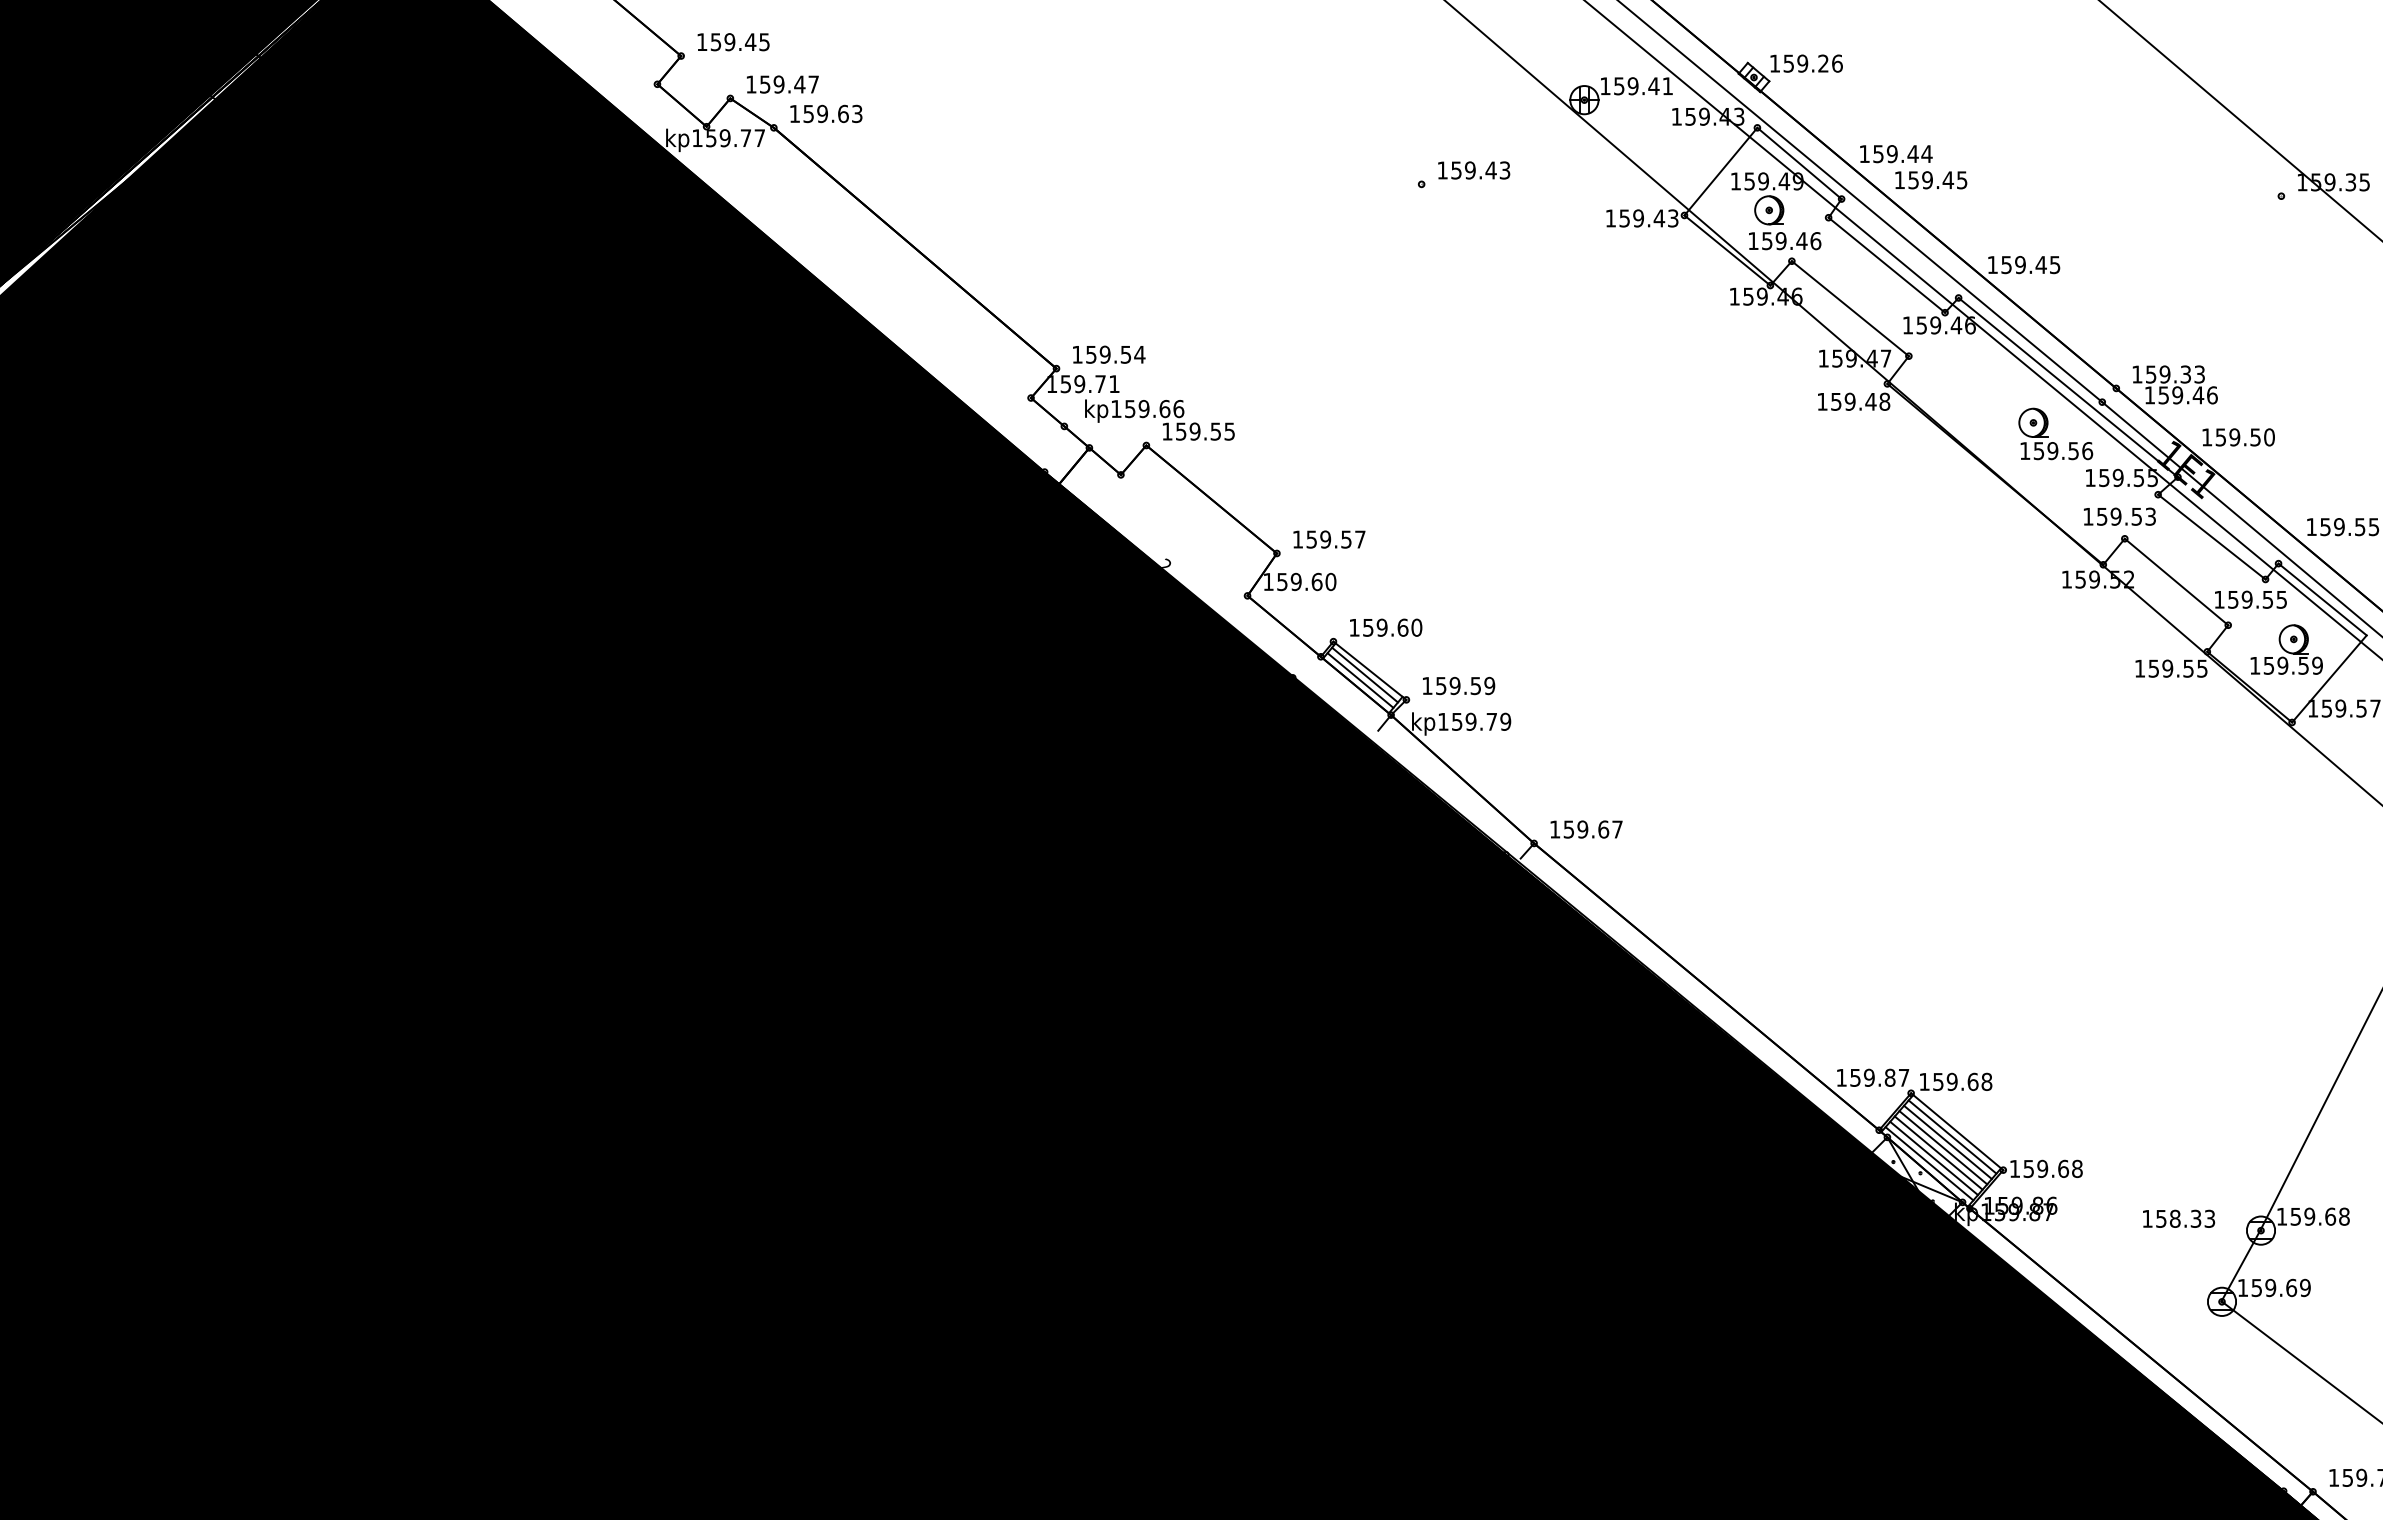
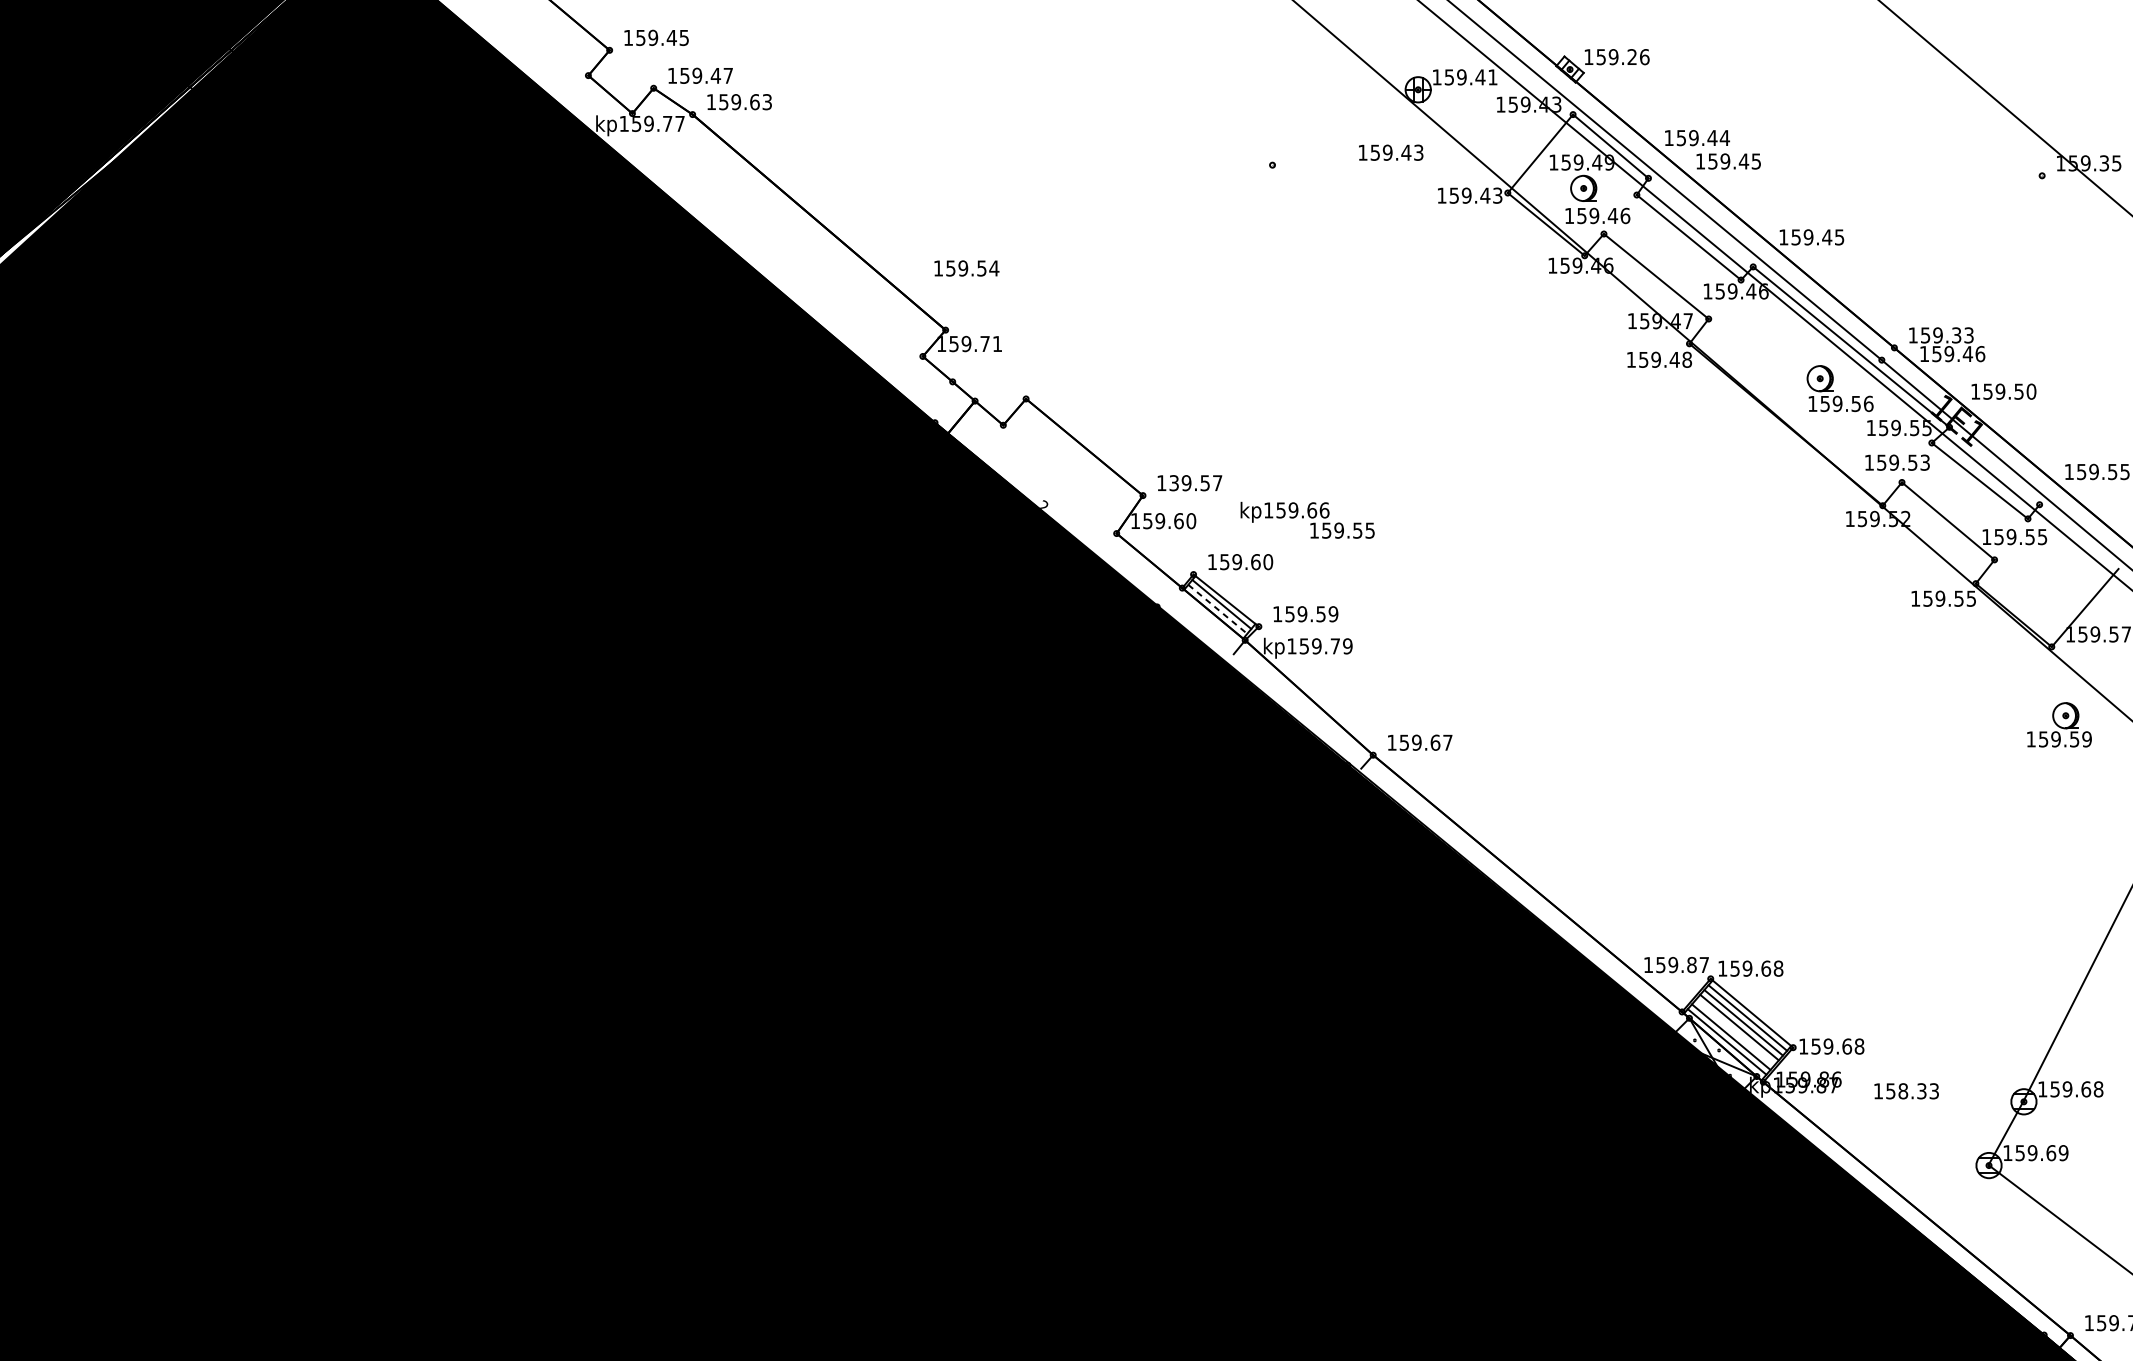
text: (1474, 170) -> (1391, 152), moved
text: (1109, 354) -> (967, 268), moved
text: (1159, 419) -> (1307, 519), moved
text: (1311, 538) -> (1173, 482), 159.57 -> 139.57
line: (2322, 599) -> (2078, 536), removed
part: (2286, 649) -> (2059, 724), moved
line: (1360, 680) -> (1217, 609), solid -> dashed
line: (1938, 1152) -> (1735, 1031), removed
text: (2179, 1218) -> (1907, 1090), moved

